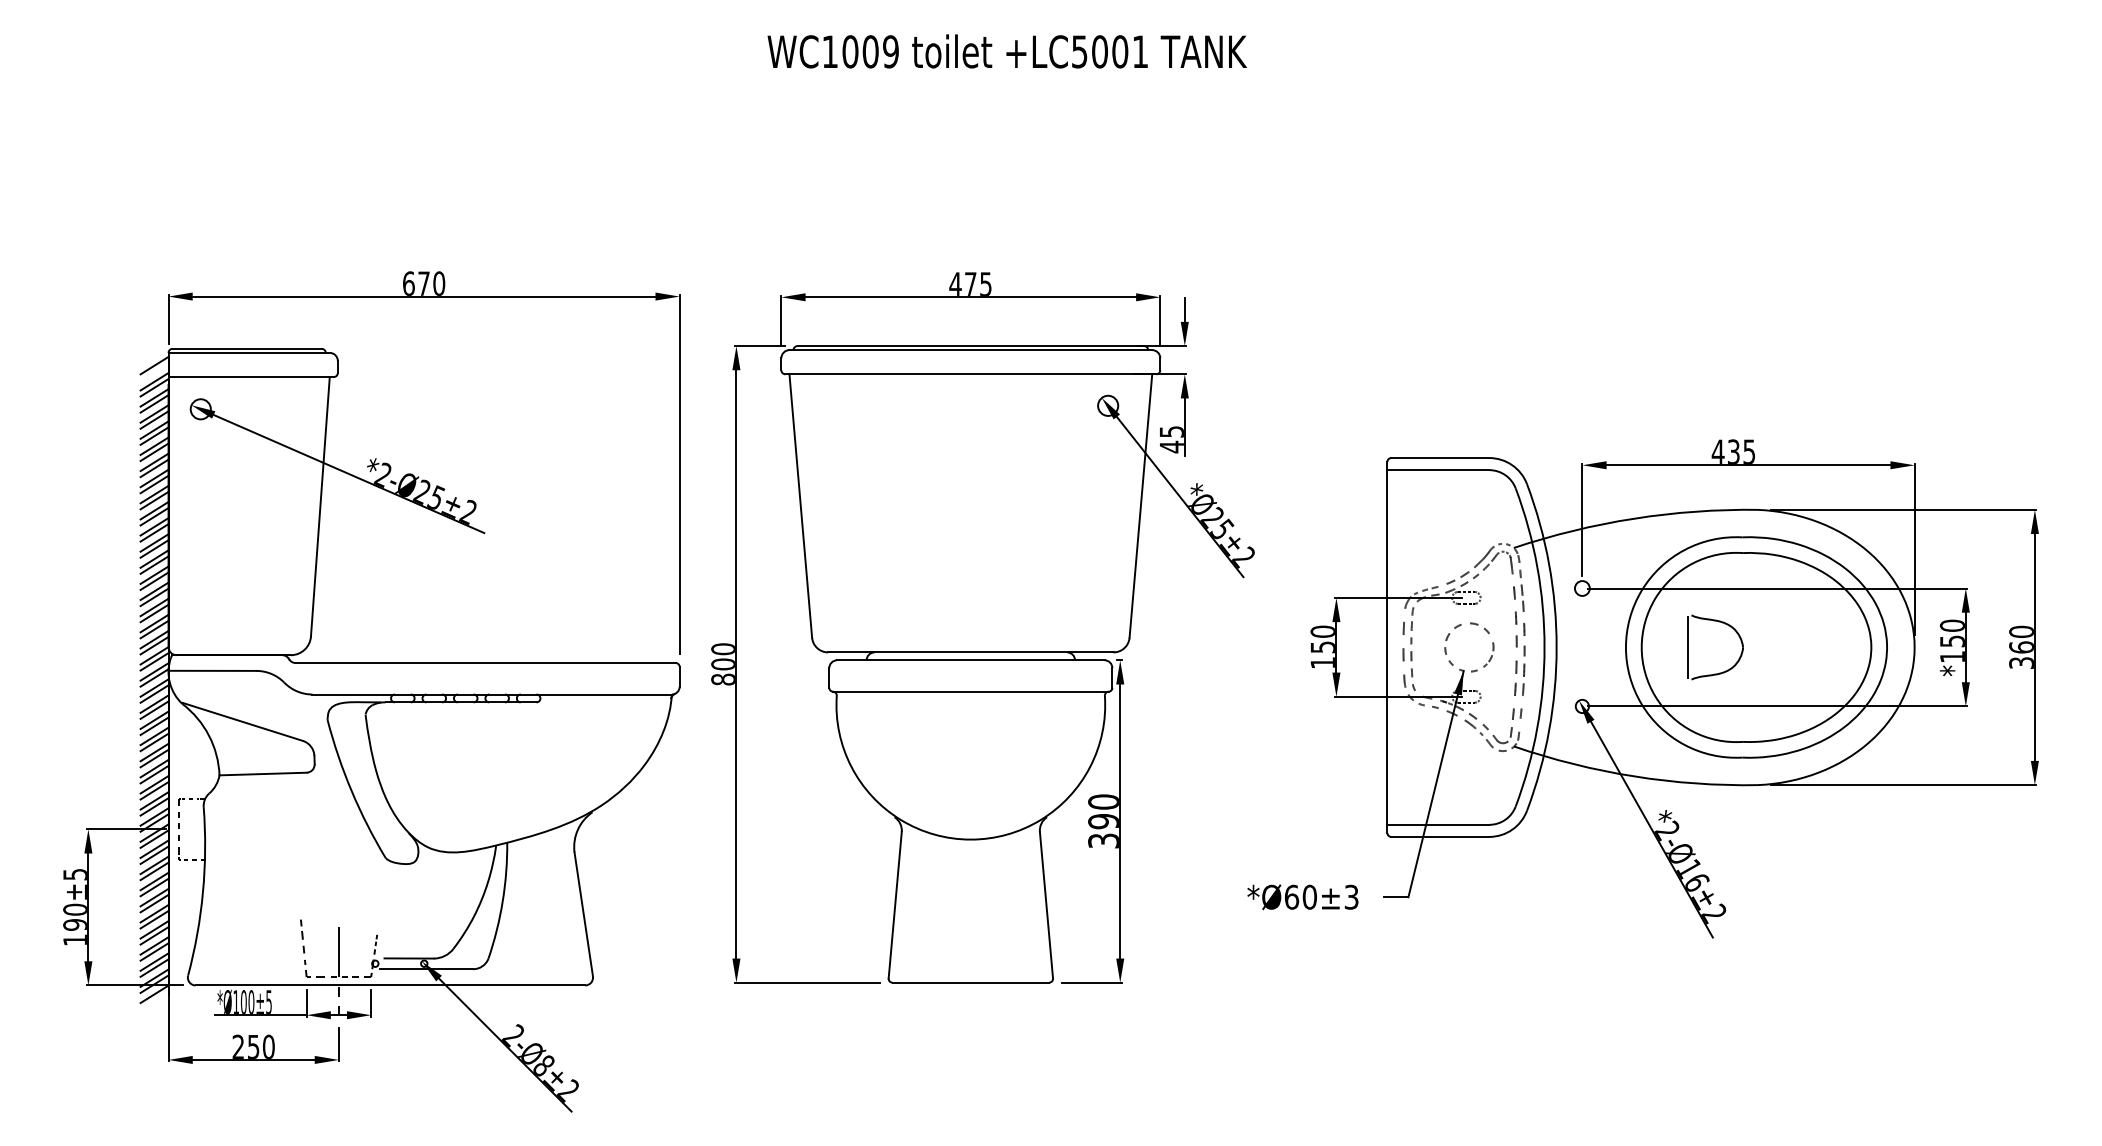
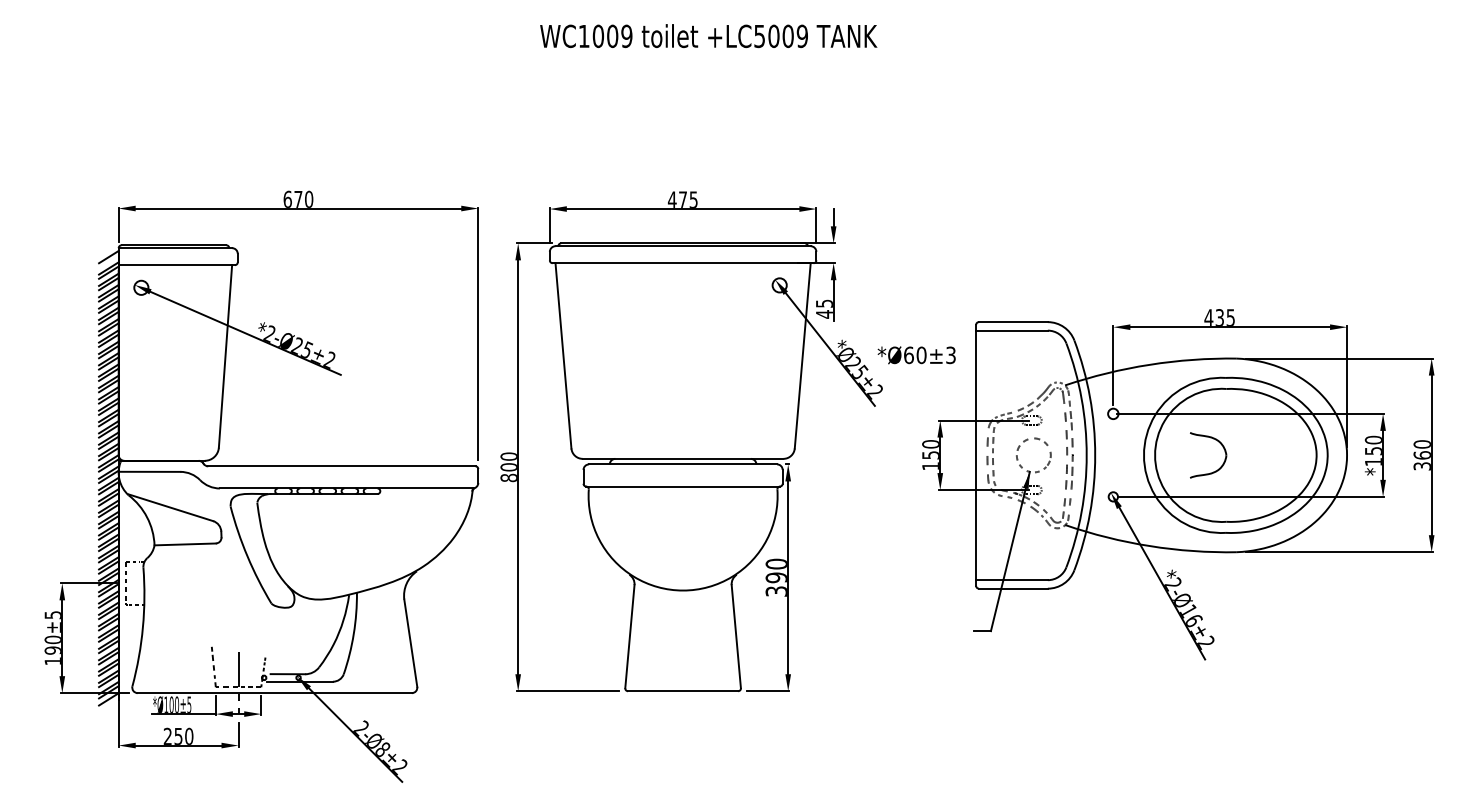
text: (1140, 51) -> (802, 36), +LC5001 -> +LC5009
line: (1688, 647) -> (1187, 455), removed
text: (1302, 897) -> (916, 355), moved

